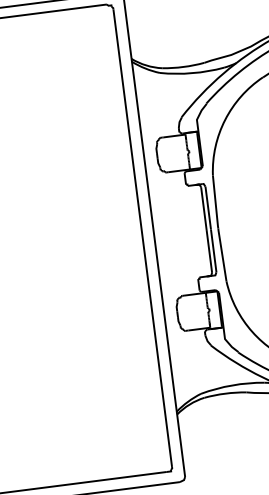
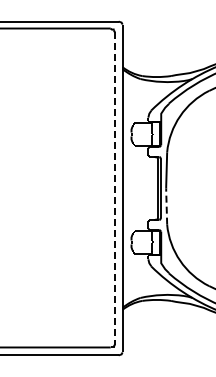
line: (142, 239) -> (114, 189), solid -> dashed
line: (221, 253) -> (166, 205), solid -> dashed

